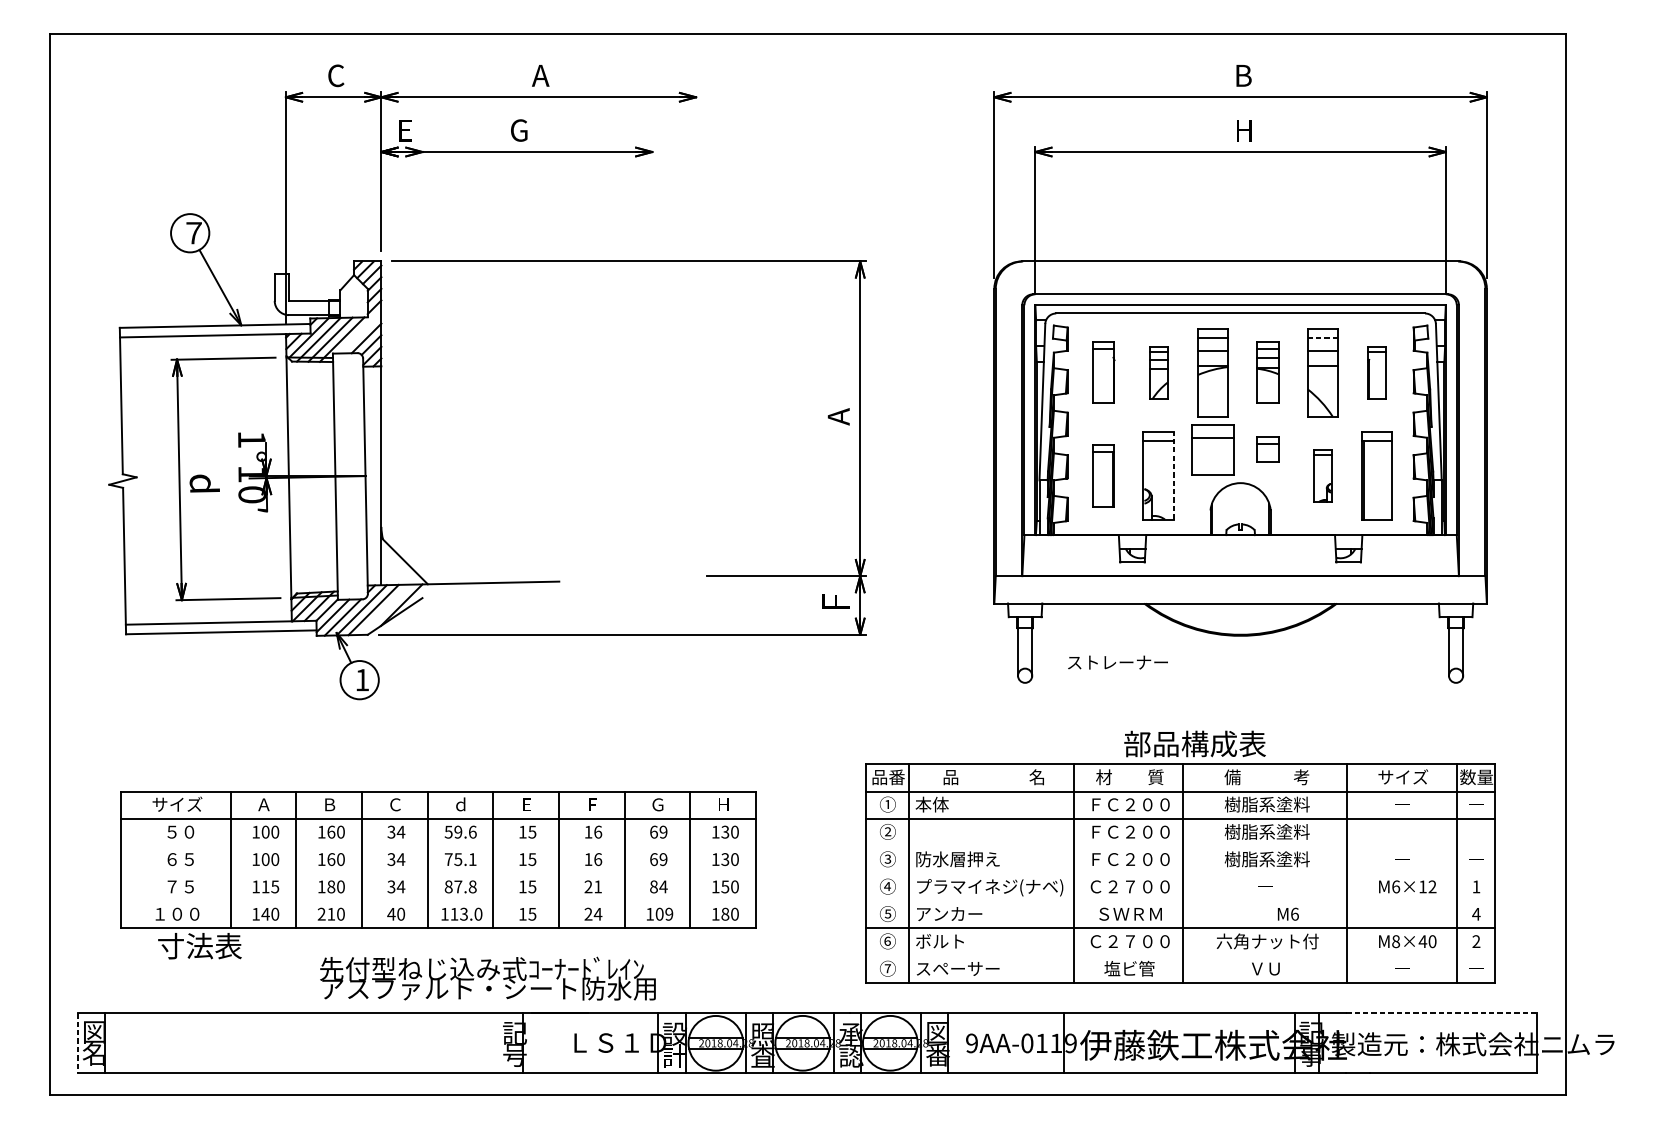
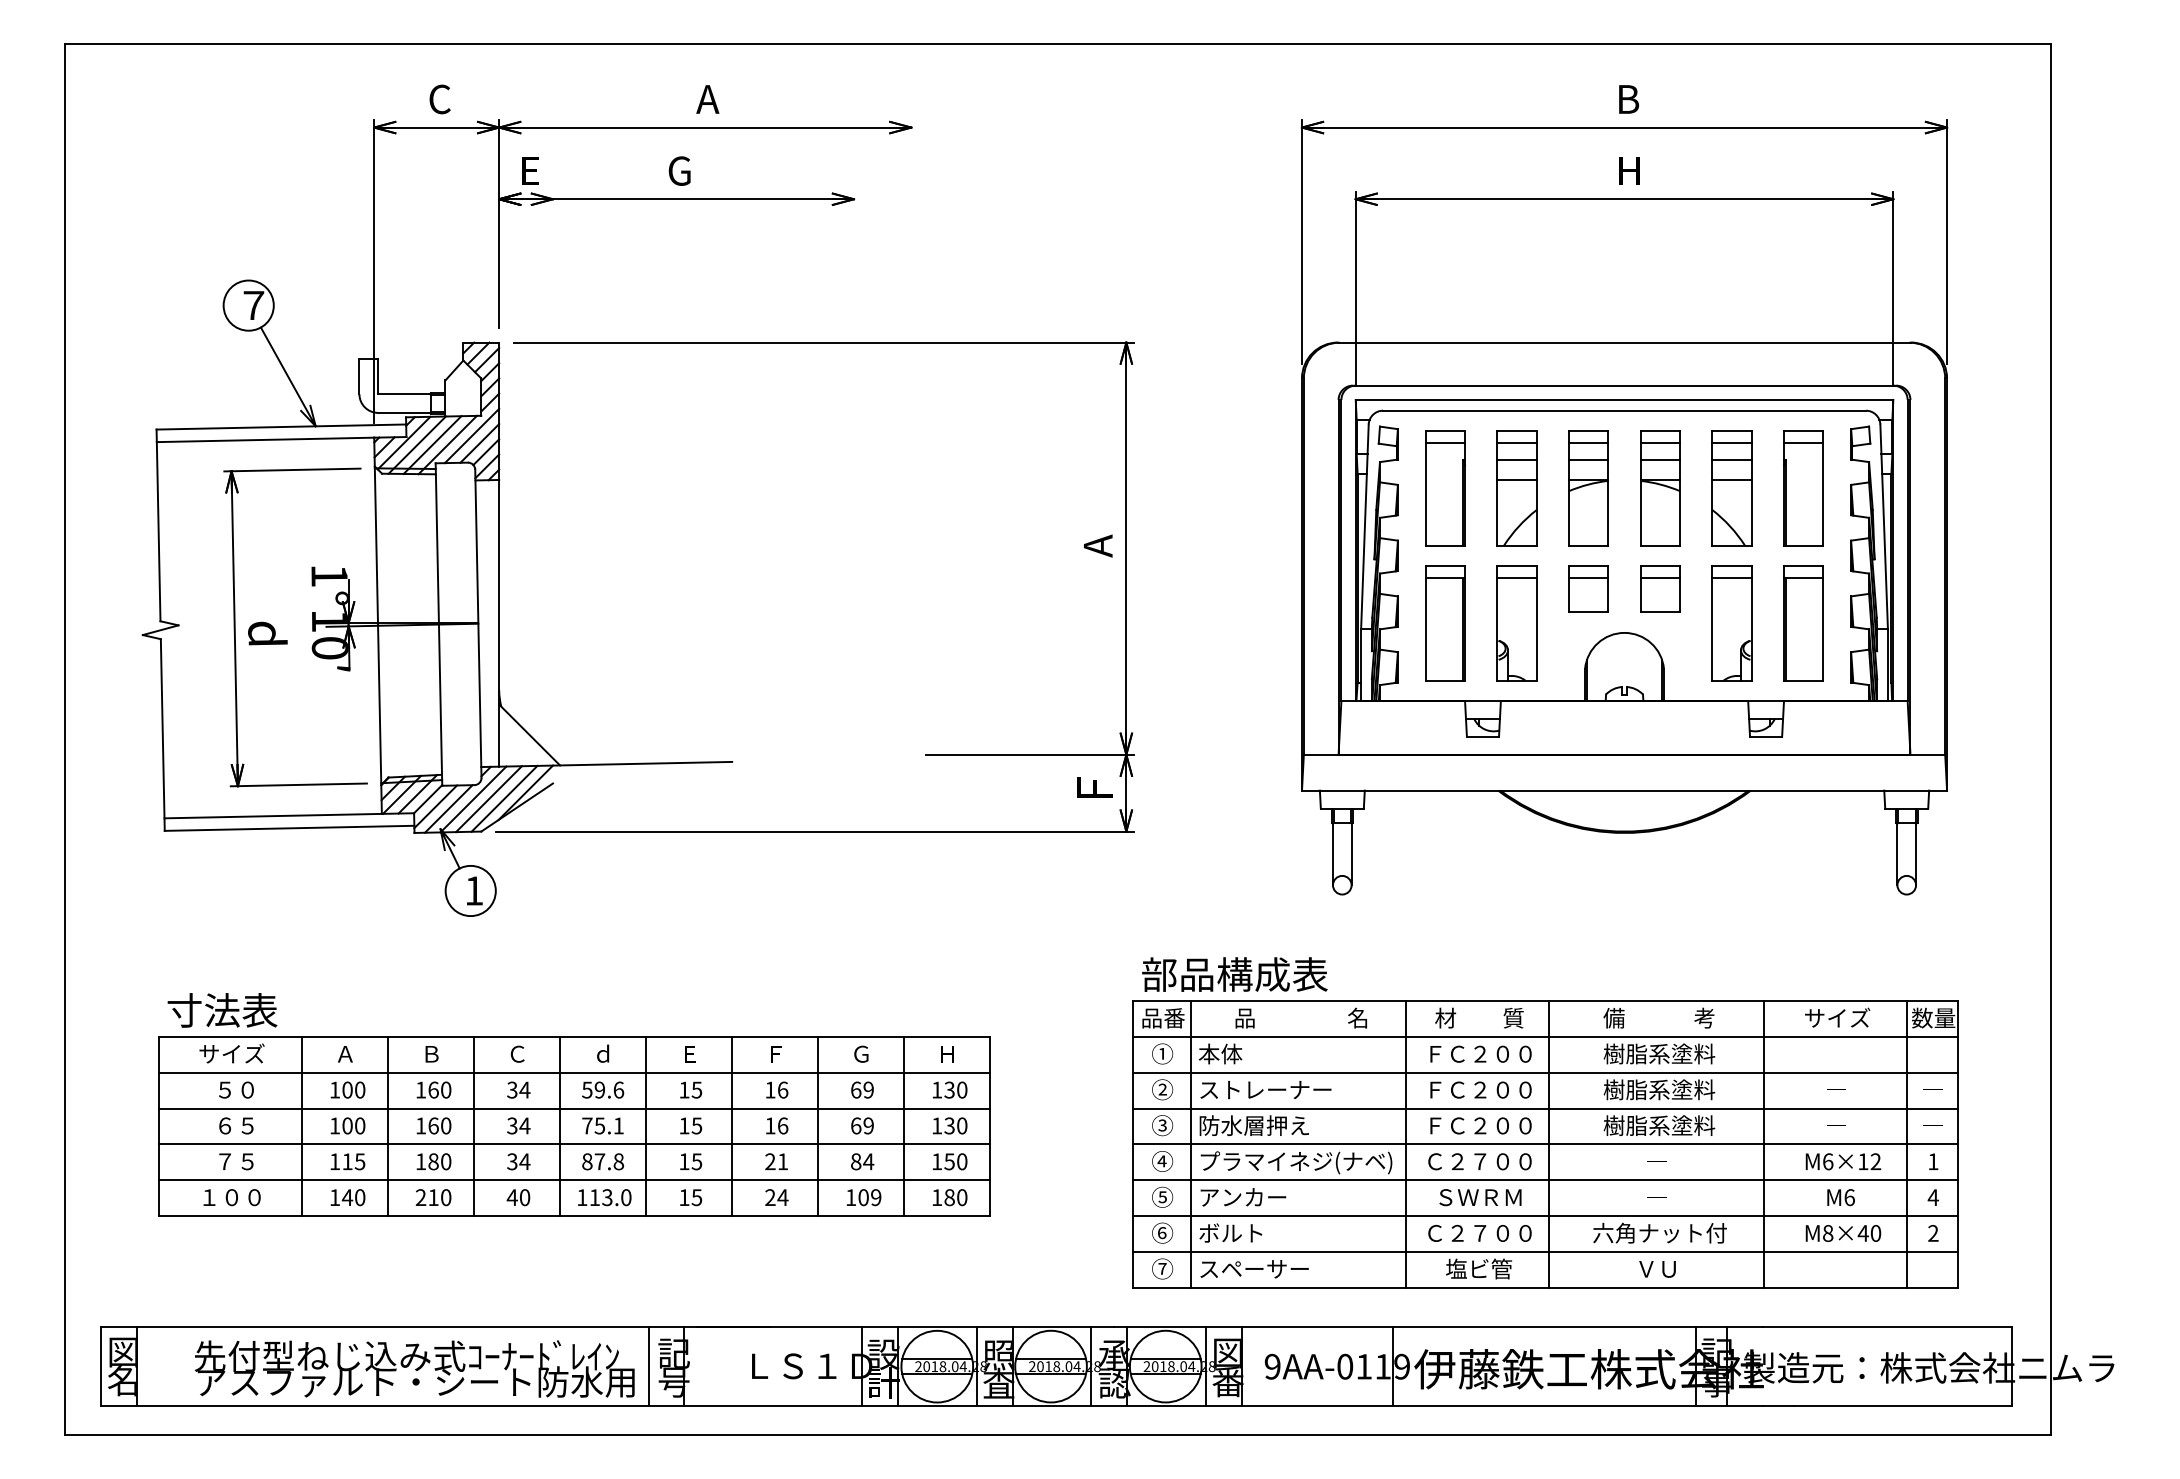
line: (360, 332) -> (471, 435), added
line: (1323, 338) -> (1732, 443), dashed -> solid
part: (1103, 372) -> (1445, 488), size x1.43
part: (1158, 372) -> (1516, 488), size x1.67
part: (1268, 372) -> (1660, 488), size x1.43
part: (1377, 372) -> (1803, 488), size x1.67
part: (1213, 449) -> (1588, 588), size x0.71
part: (1268, 449) -> (1660, 588), size x1.43
part: (1103, 475) -> (1445, 623), size x1.43
line: (1173, 475) -> (1536, 622), dashed -> solid
part: (1322, 475) -> (1731, 623), size x1.67
line: (385, 609) -> (504, 798), added
text: (1117, 662) -> (1265, 1089), moved
text: (1194, 743) -> (1234, 974), moved
line: (438, 846) -> (574, 1108), added
line: (1180, 846) -> (1545, 1108), added
line: (438, 873) -> (574, 1144), added
line: (1180, 873) -> (1545, 1144), added
line: (438, 901) -> (574, 1180), added
line: (1180, 901) -> (1545, 1180), added
text: (1287, 914) -> (1840, 1197), moved
text: (199, 946) -> (222, 1010), moved
line: (1180, 955) -> (1545, 1251), added
text: (487, 978) -> (414, 1368), moved
line: (1441, 1013) -> (1887, 1327), dashed -> solid
line: (77, 1043) -> (101, 1367), dashed -> solid
line: (495, 1043) -> (648, 1366), added

